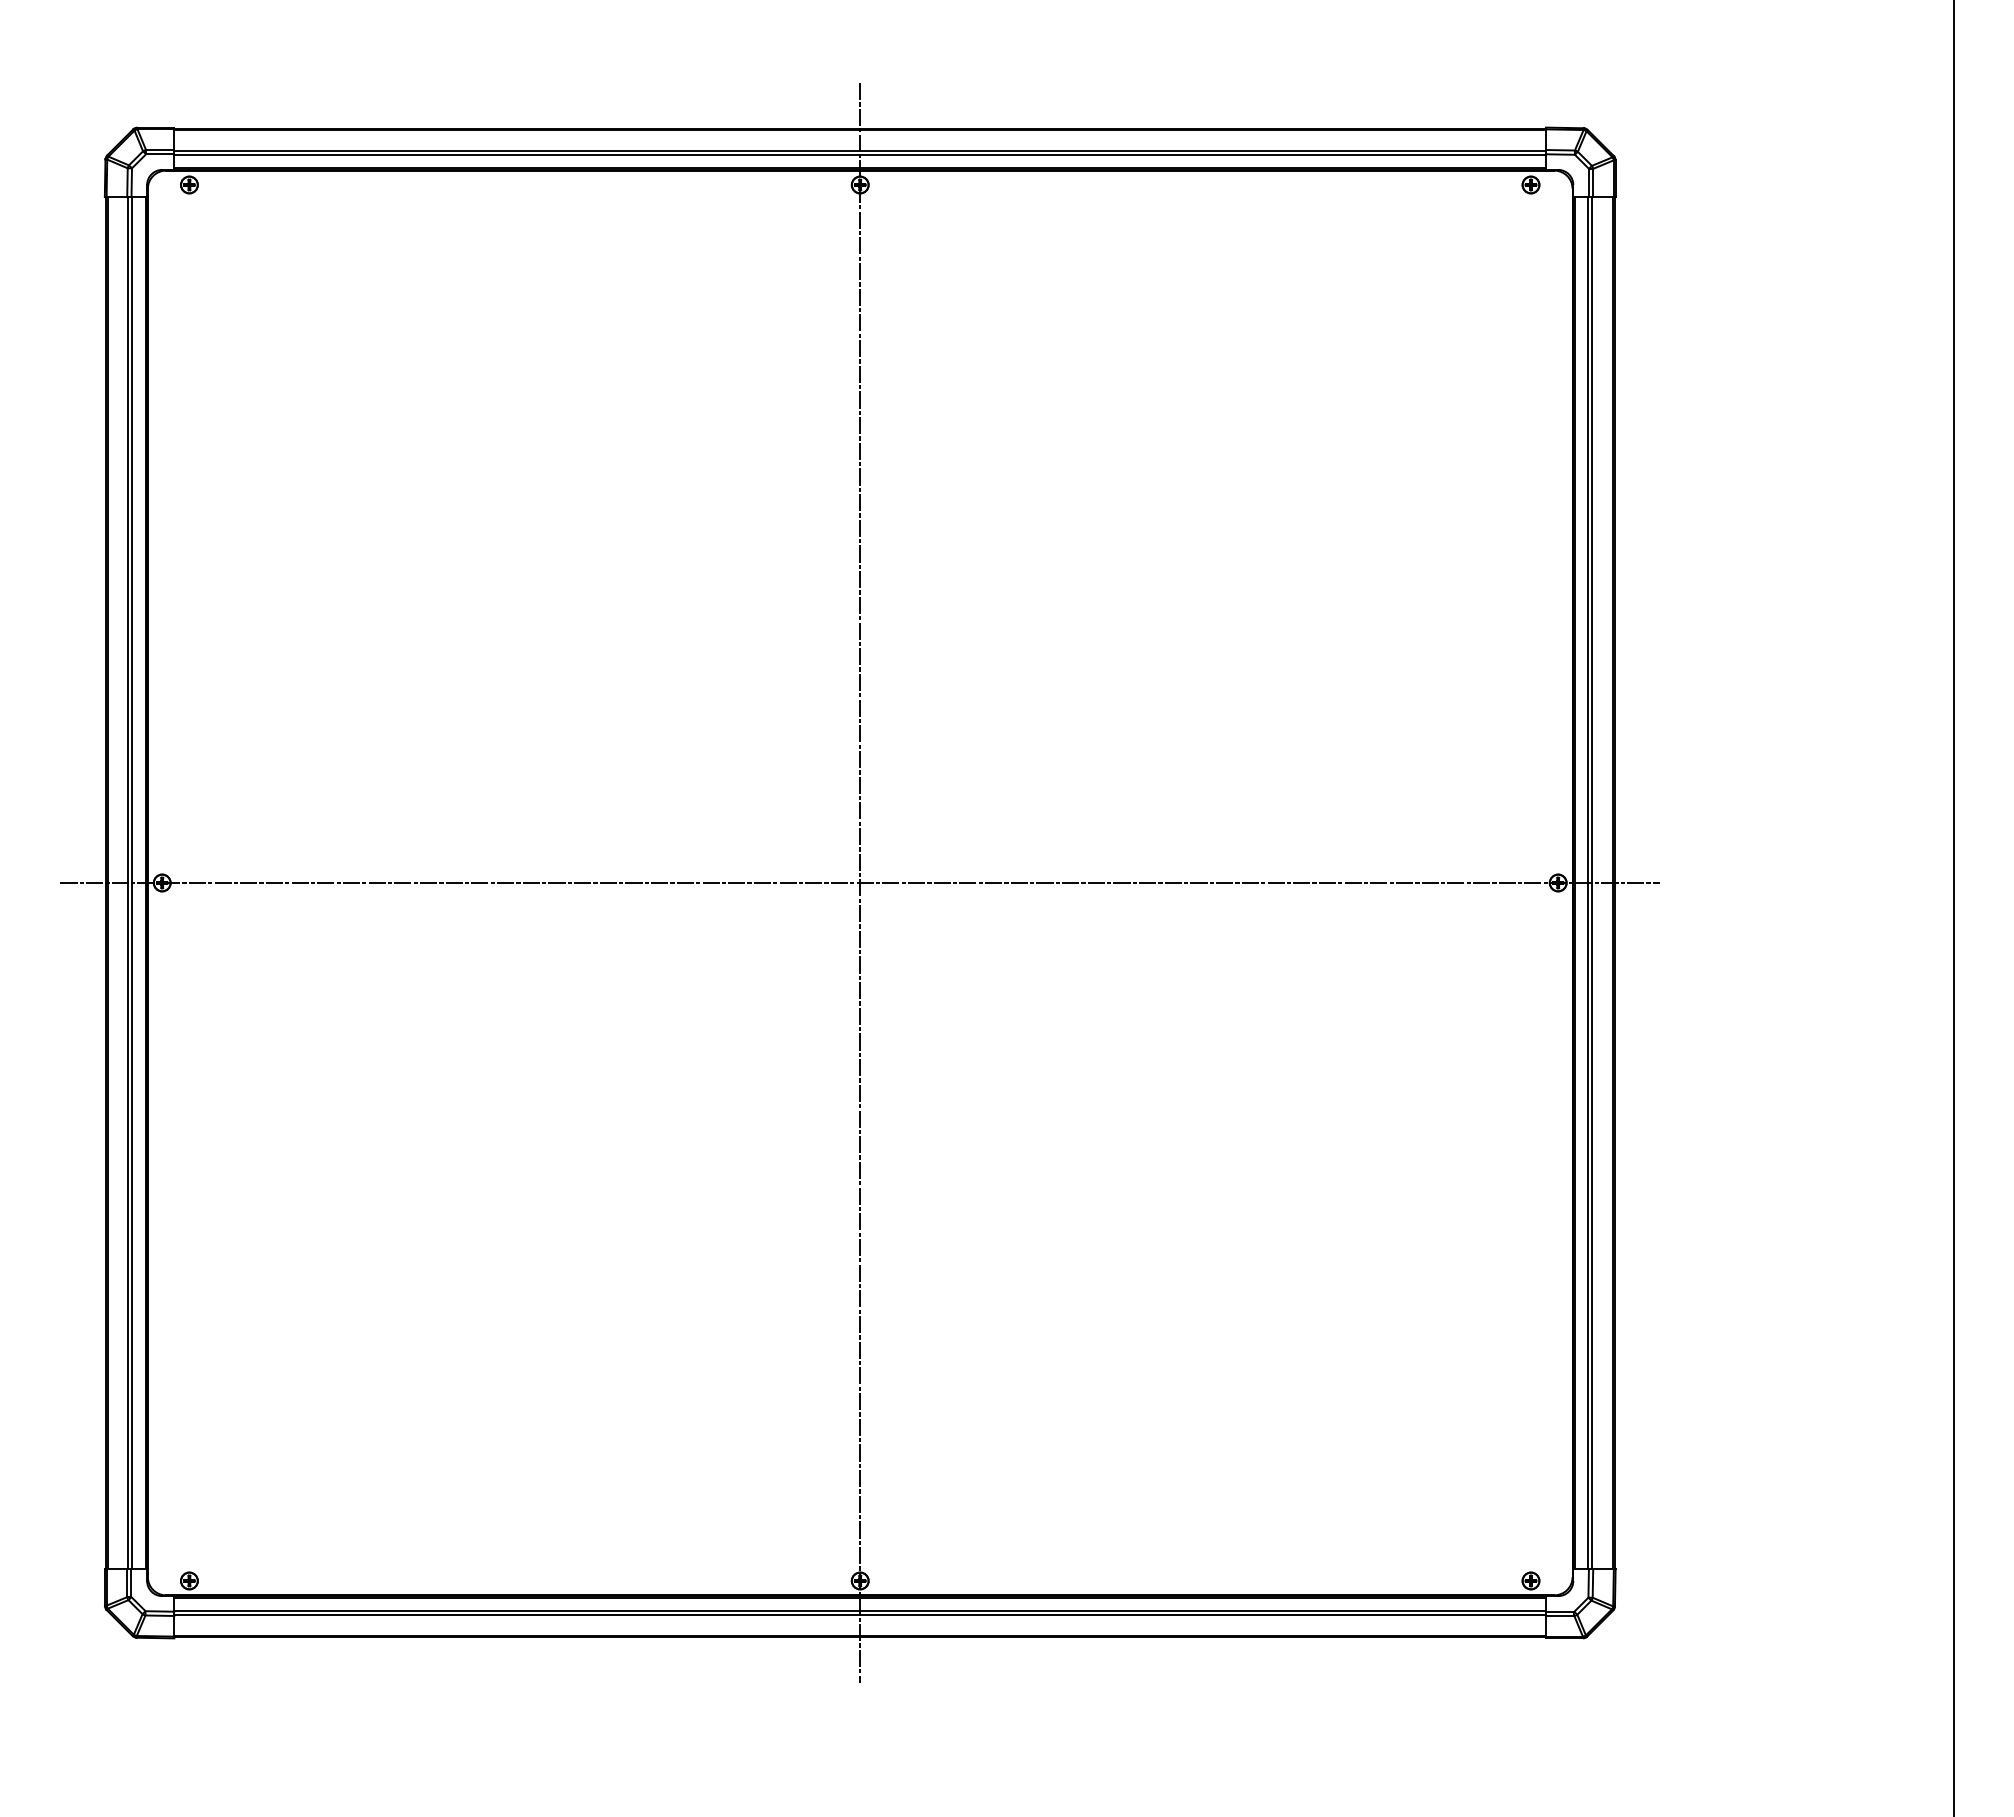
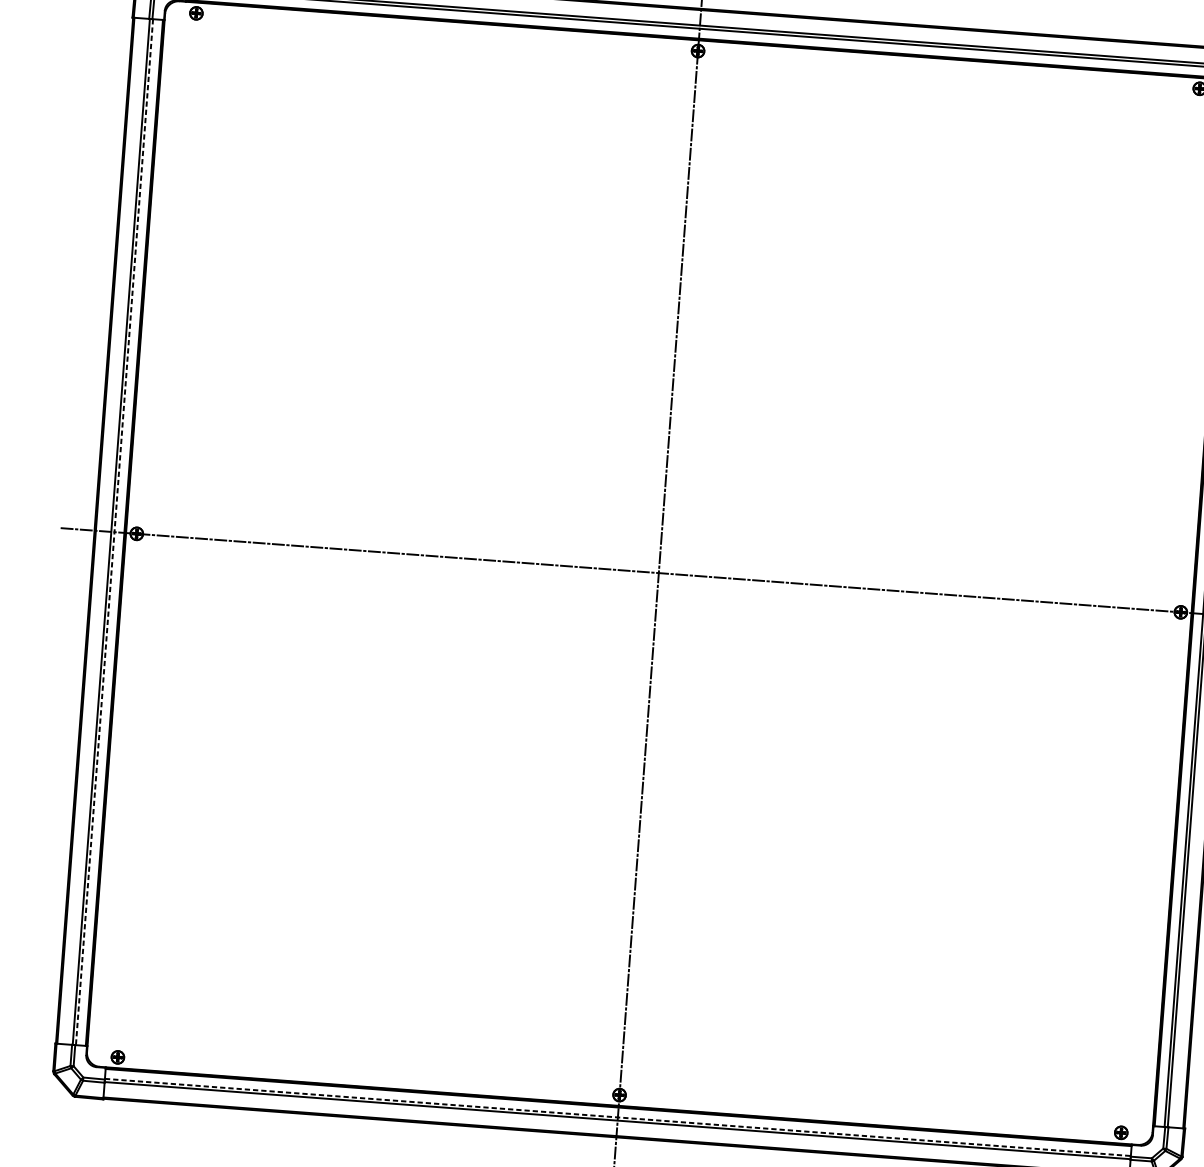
line: (132, 883) -> (114, 532), solid -> dashed
line: (860, 1610) -> (618, 1117), solid -> dashed

